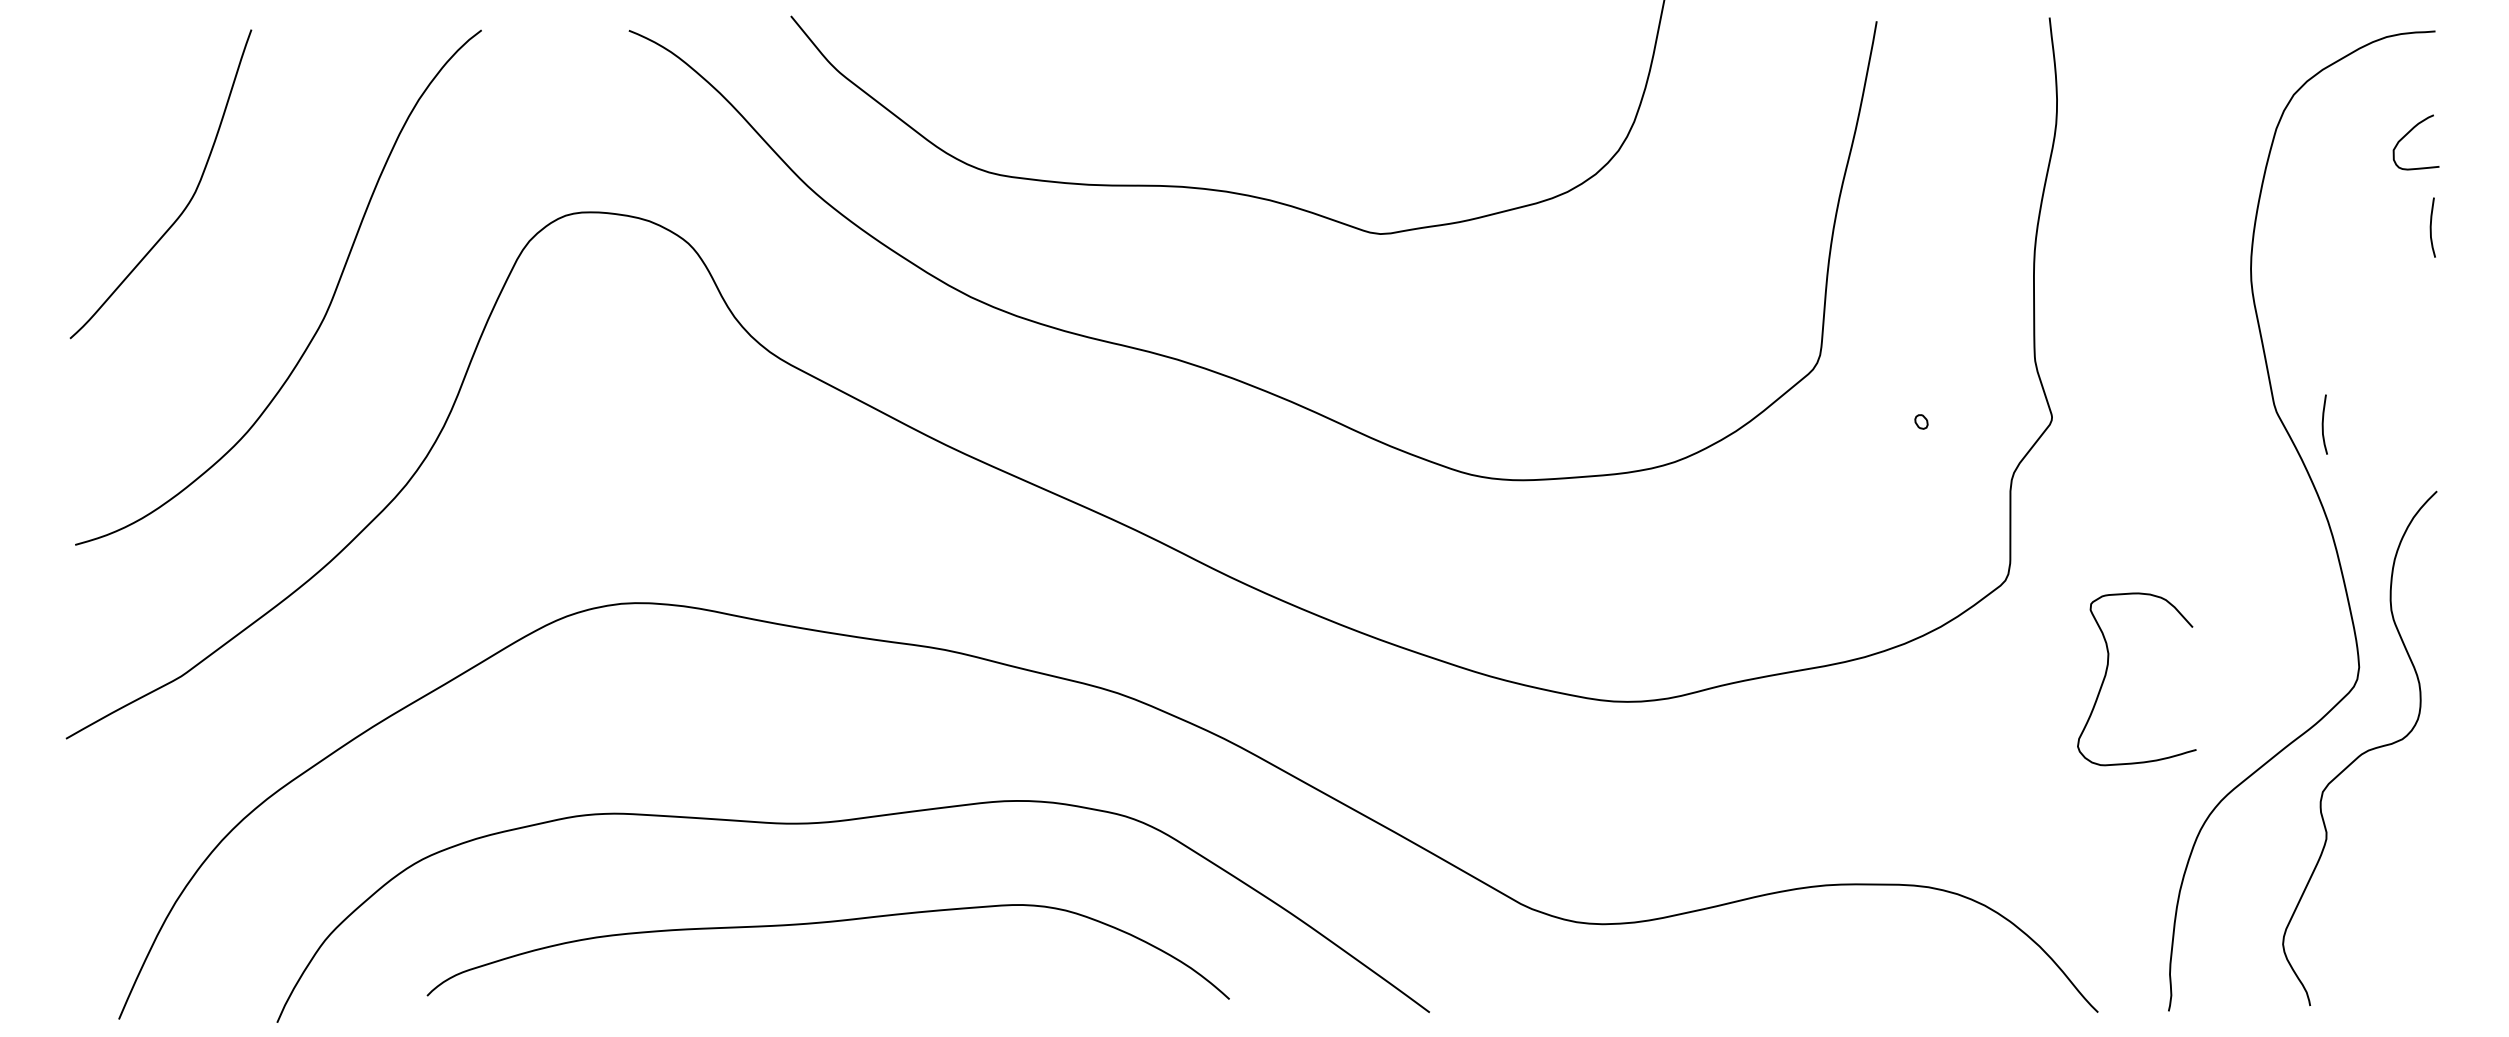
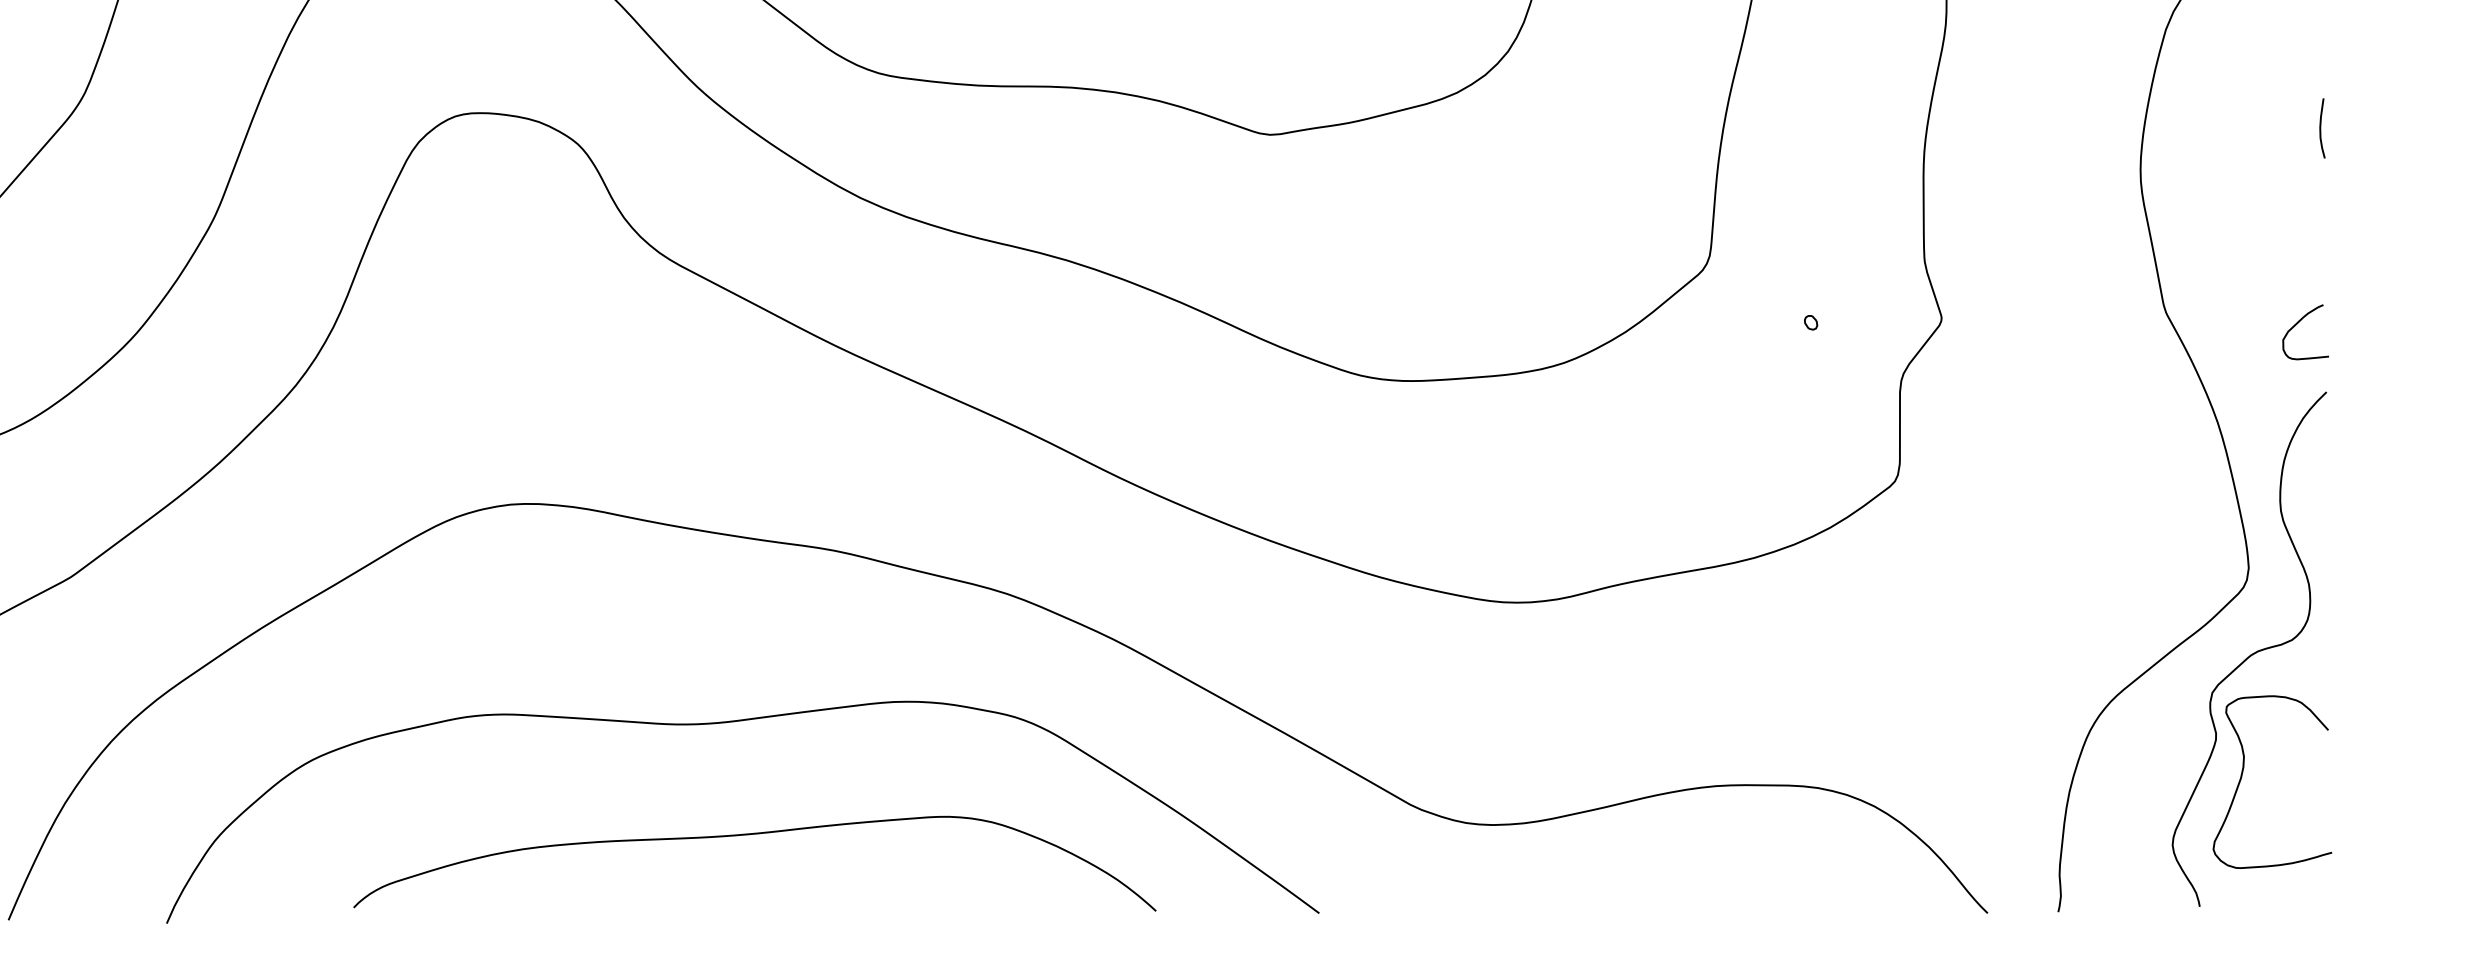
curve: (2410, 132) -> (2300, 322), moved
curve: (2323, 424) -> (2213, 325), removed
curve: (2107, 671) -> (2243, 774), moved
curve: (825, 923) -> (752, 835), moved

